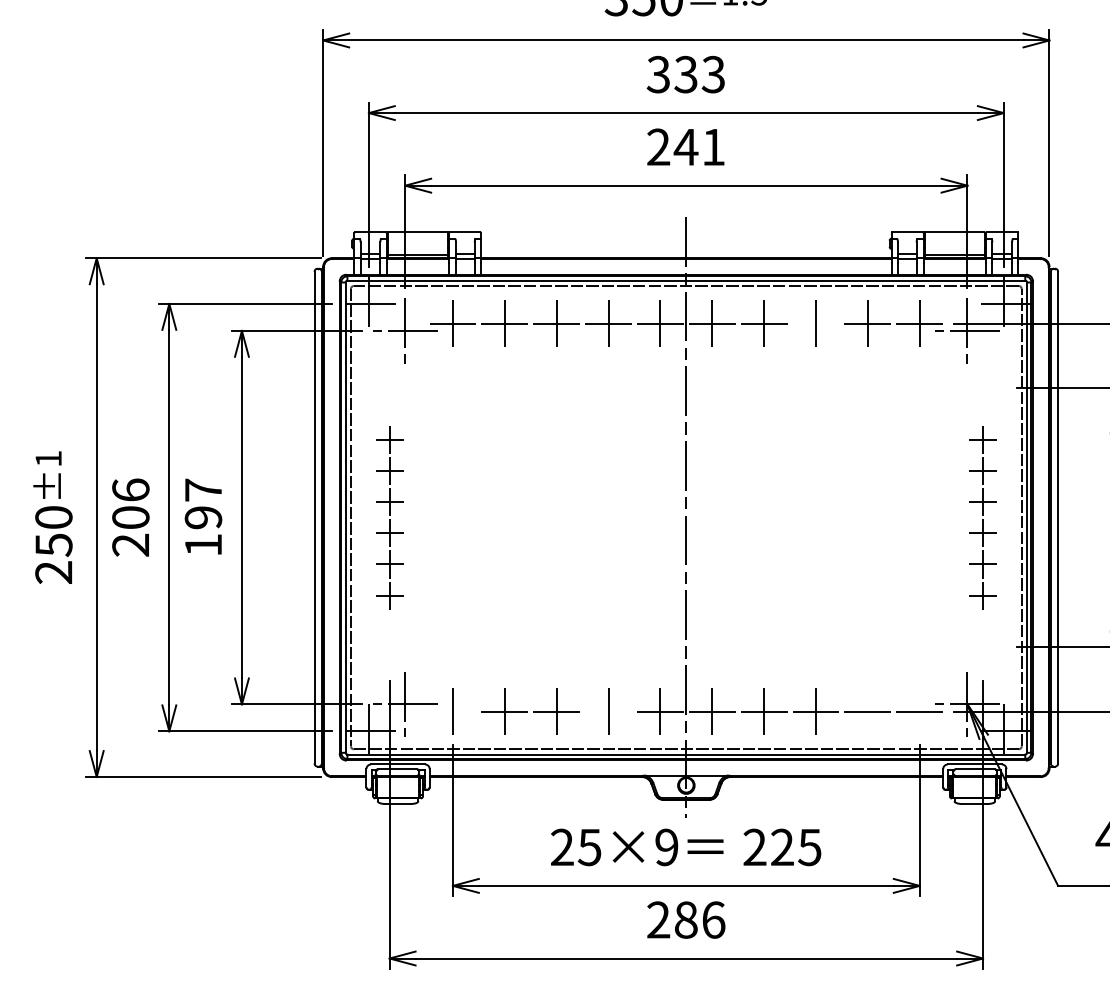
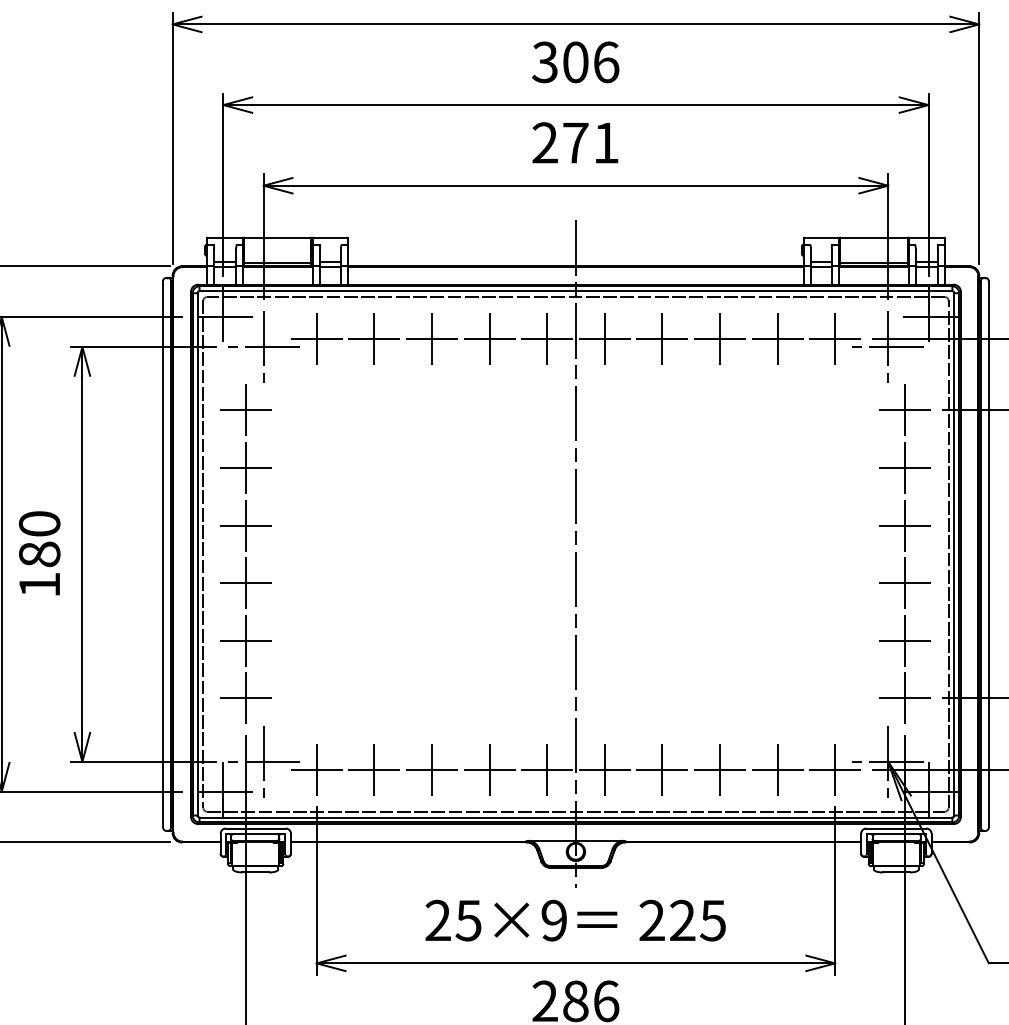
text: (699, 74) -> (590, 62), 333 -> 306
text: (685, 147) -> (575, 143), 241 -> 271
line: (815, 323) -> (719, 338), added
text: (203, 503) -> (39, 538), 197 -> 180
part: (389, 517) -> (246, 554), size x1.67
part: (982, 517) -> (904, 554), size x1.67
line: (452, 711) -> (316, 769), added
line: (608, 711) -> (489, 769), added
line: (867, 711) -> (777, 769), added
line: (919, 711) -> (834, 769), added

